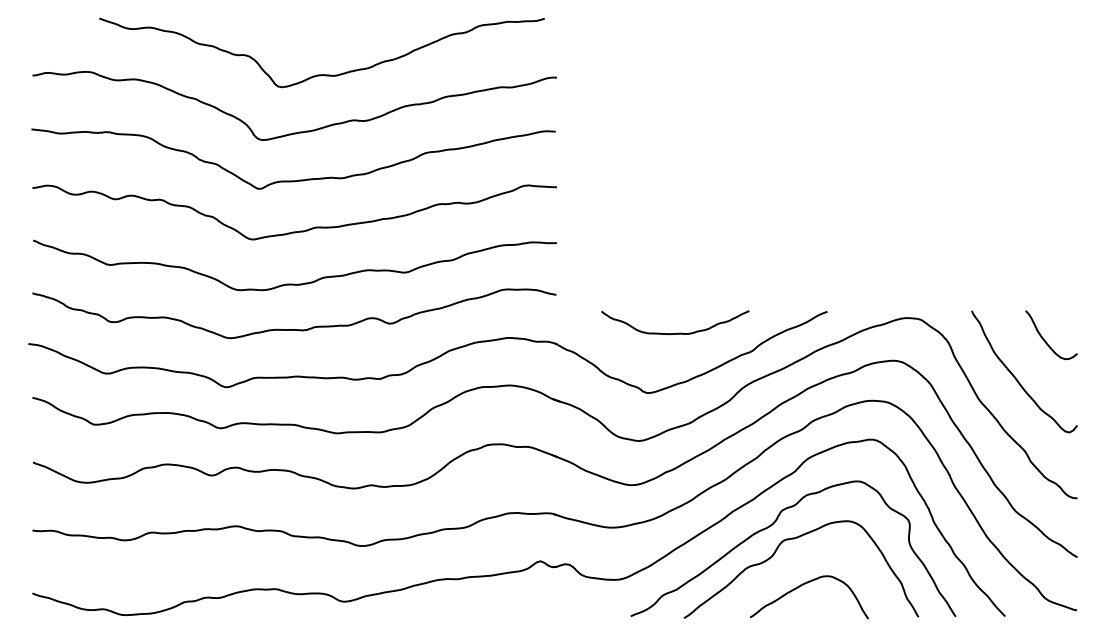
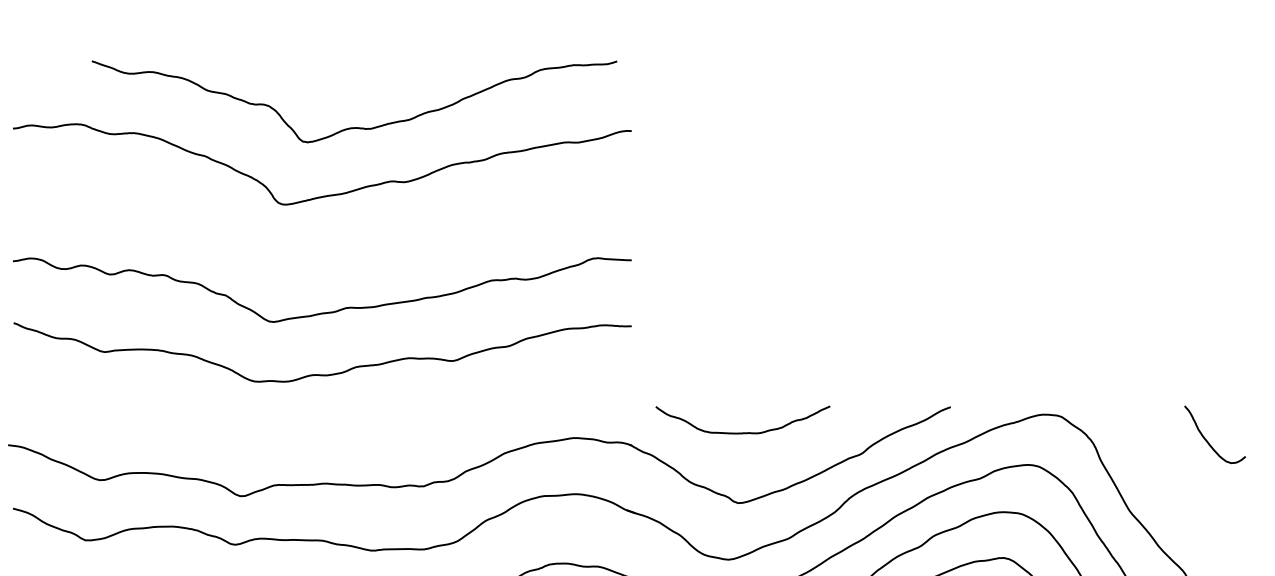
curve: (298, 179) -> (326, 251), removed
curve: (294, 329) -> (322, 428), removed
curve: (676, 332) -> (744, 431), moved
curve: (1016, 377) -> (1173, 484), removed

